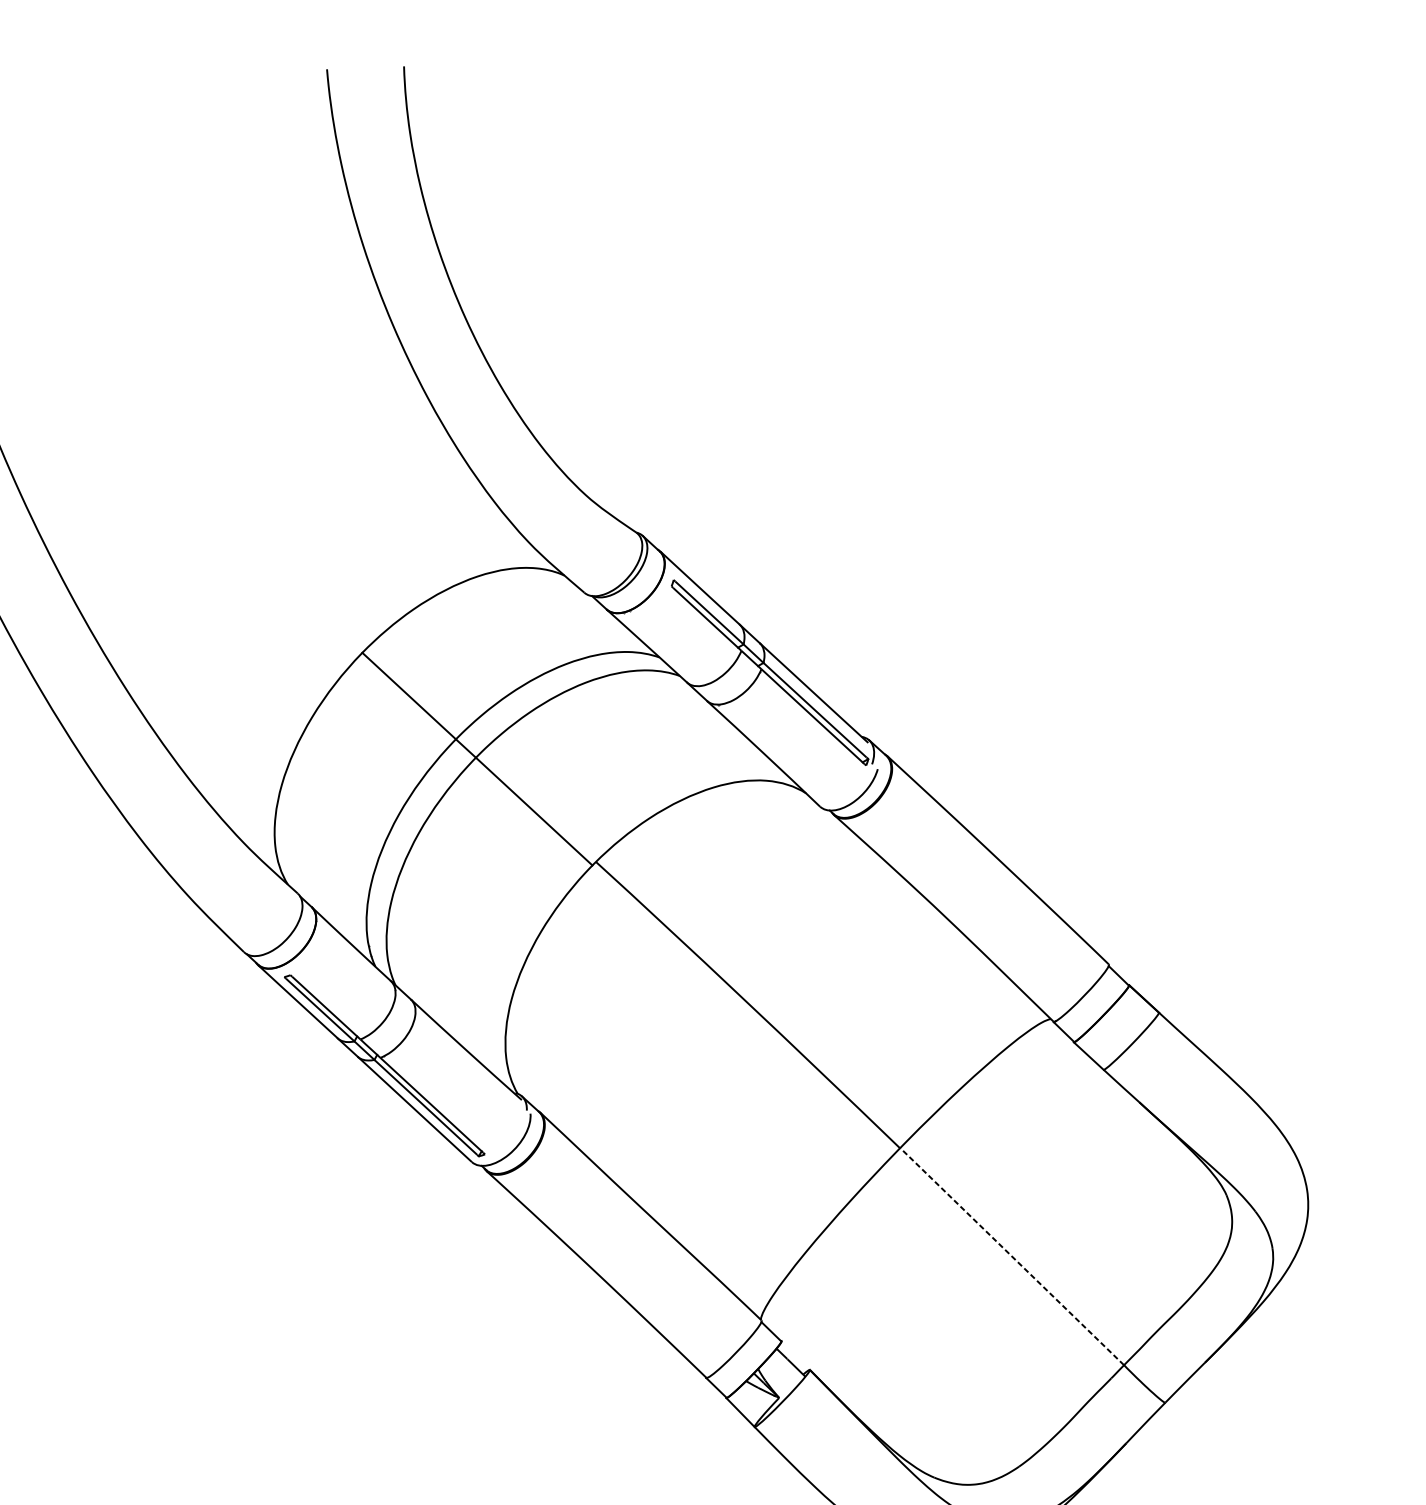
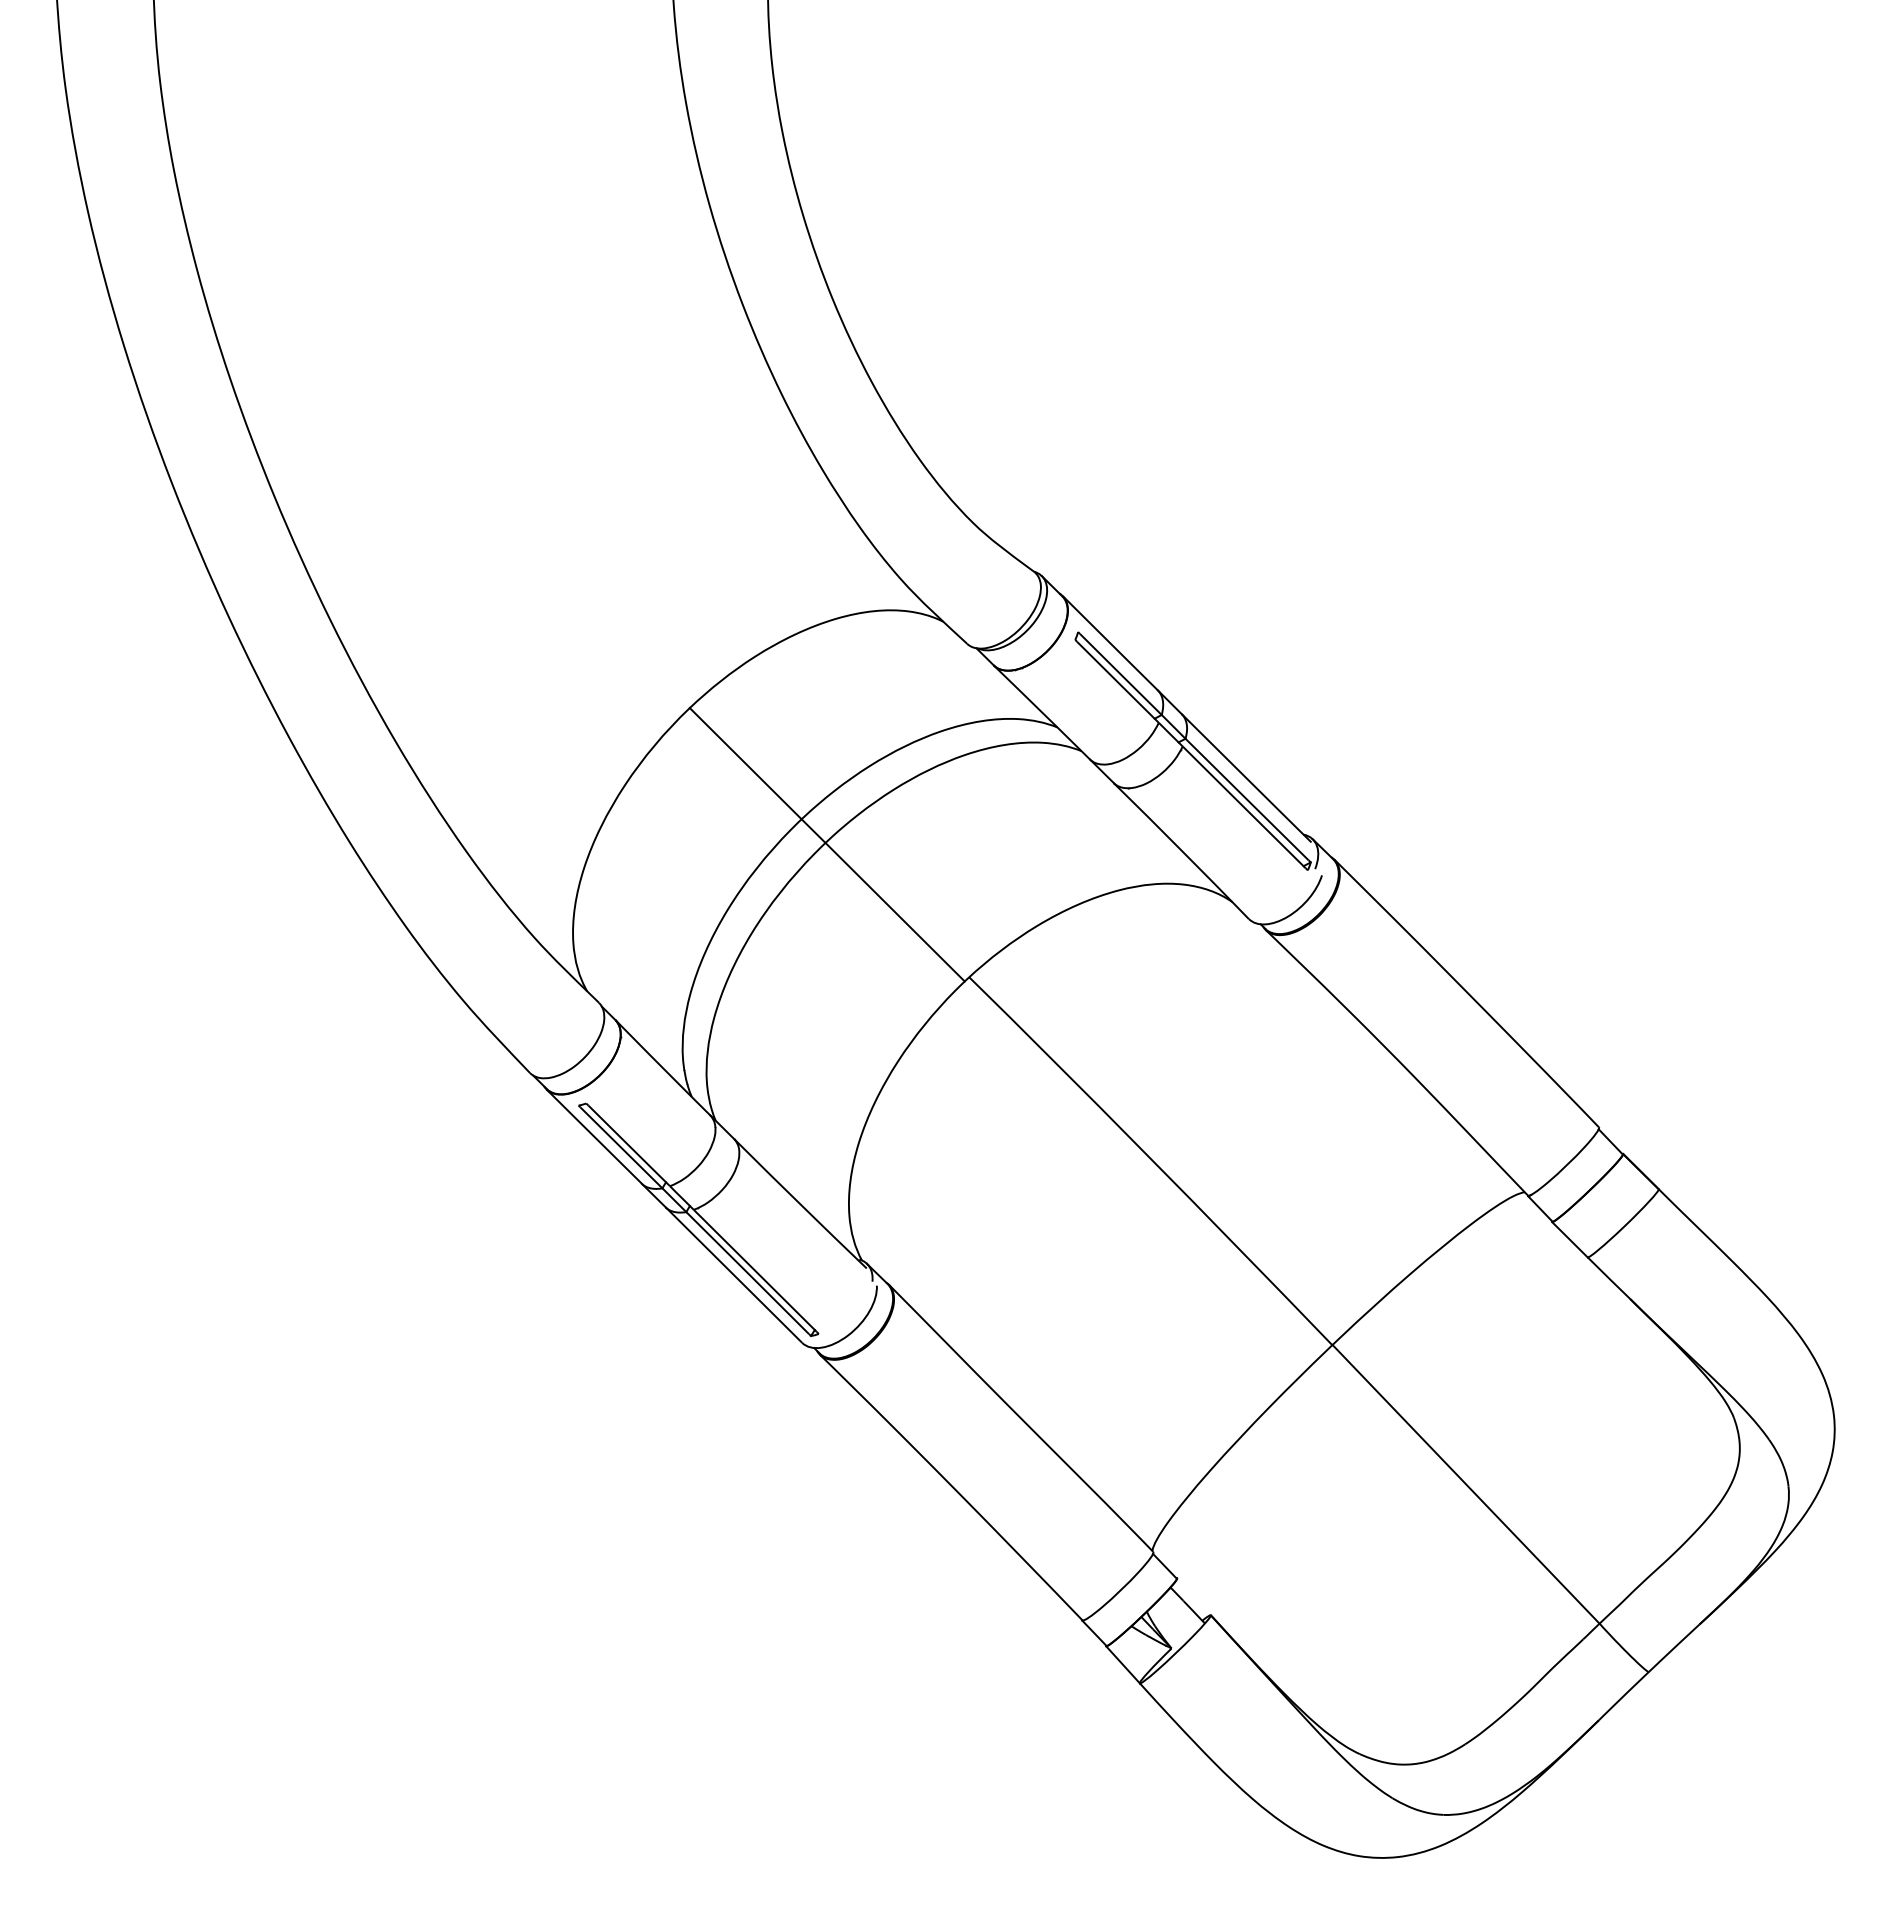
line: (1012, 1256) -> (1466, 1484), dashed -> solid

